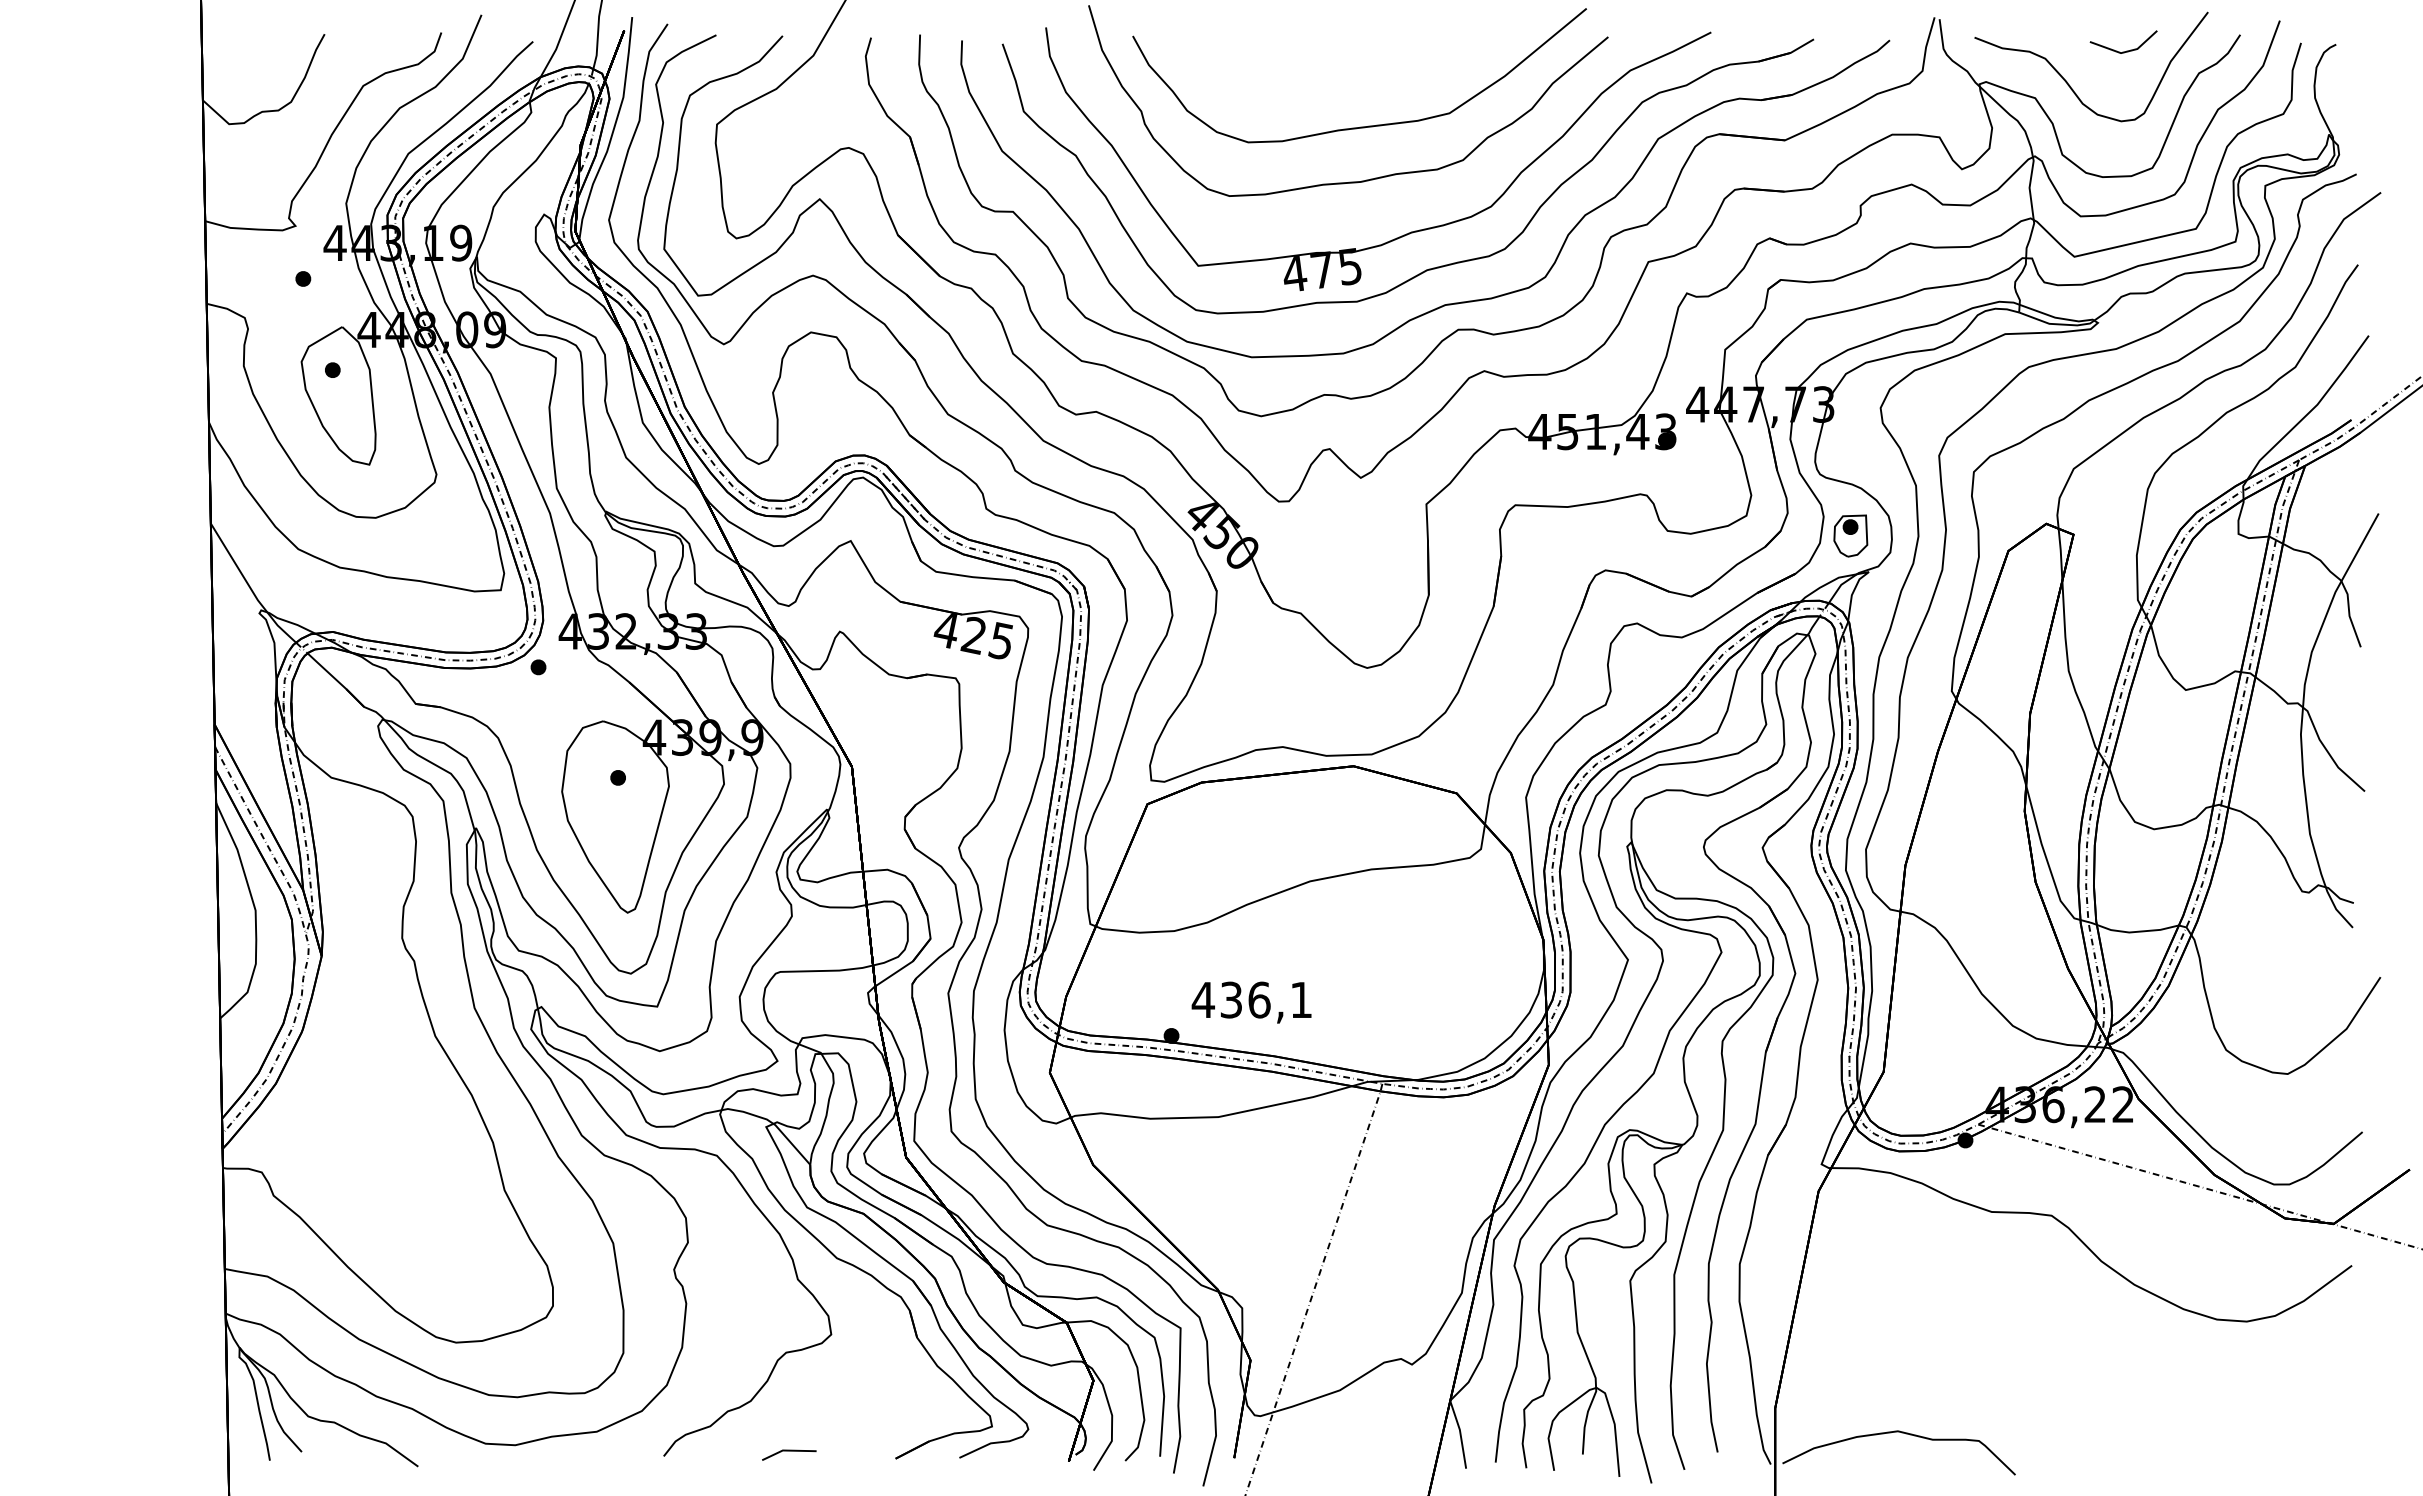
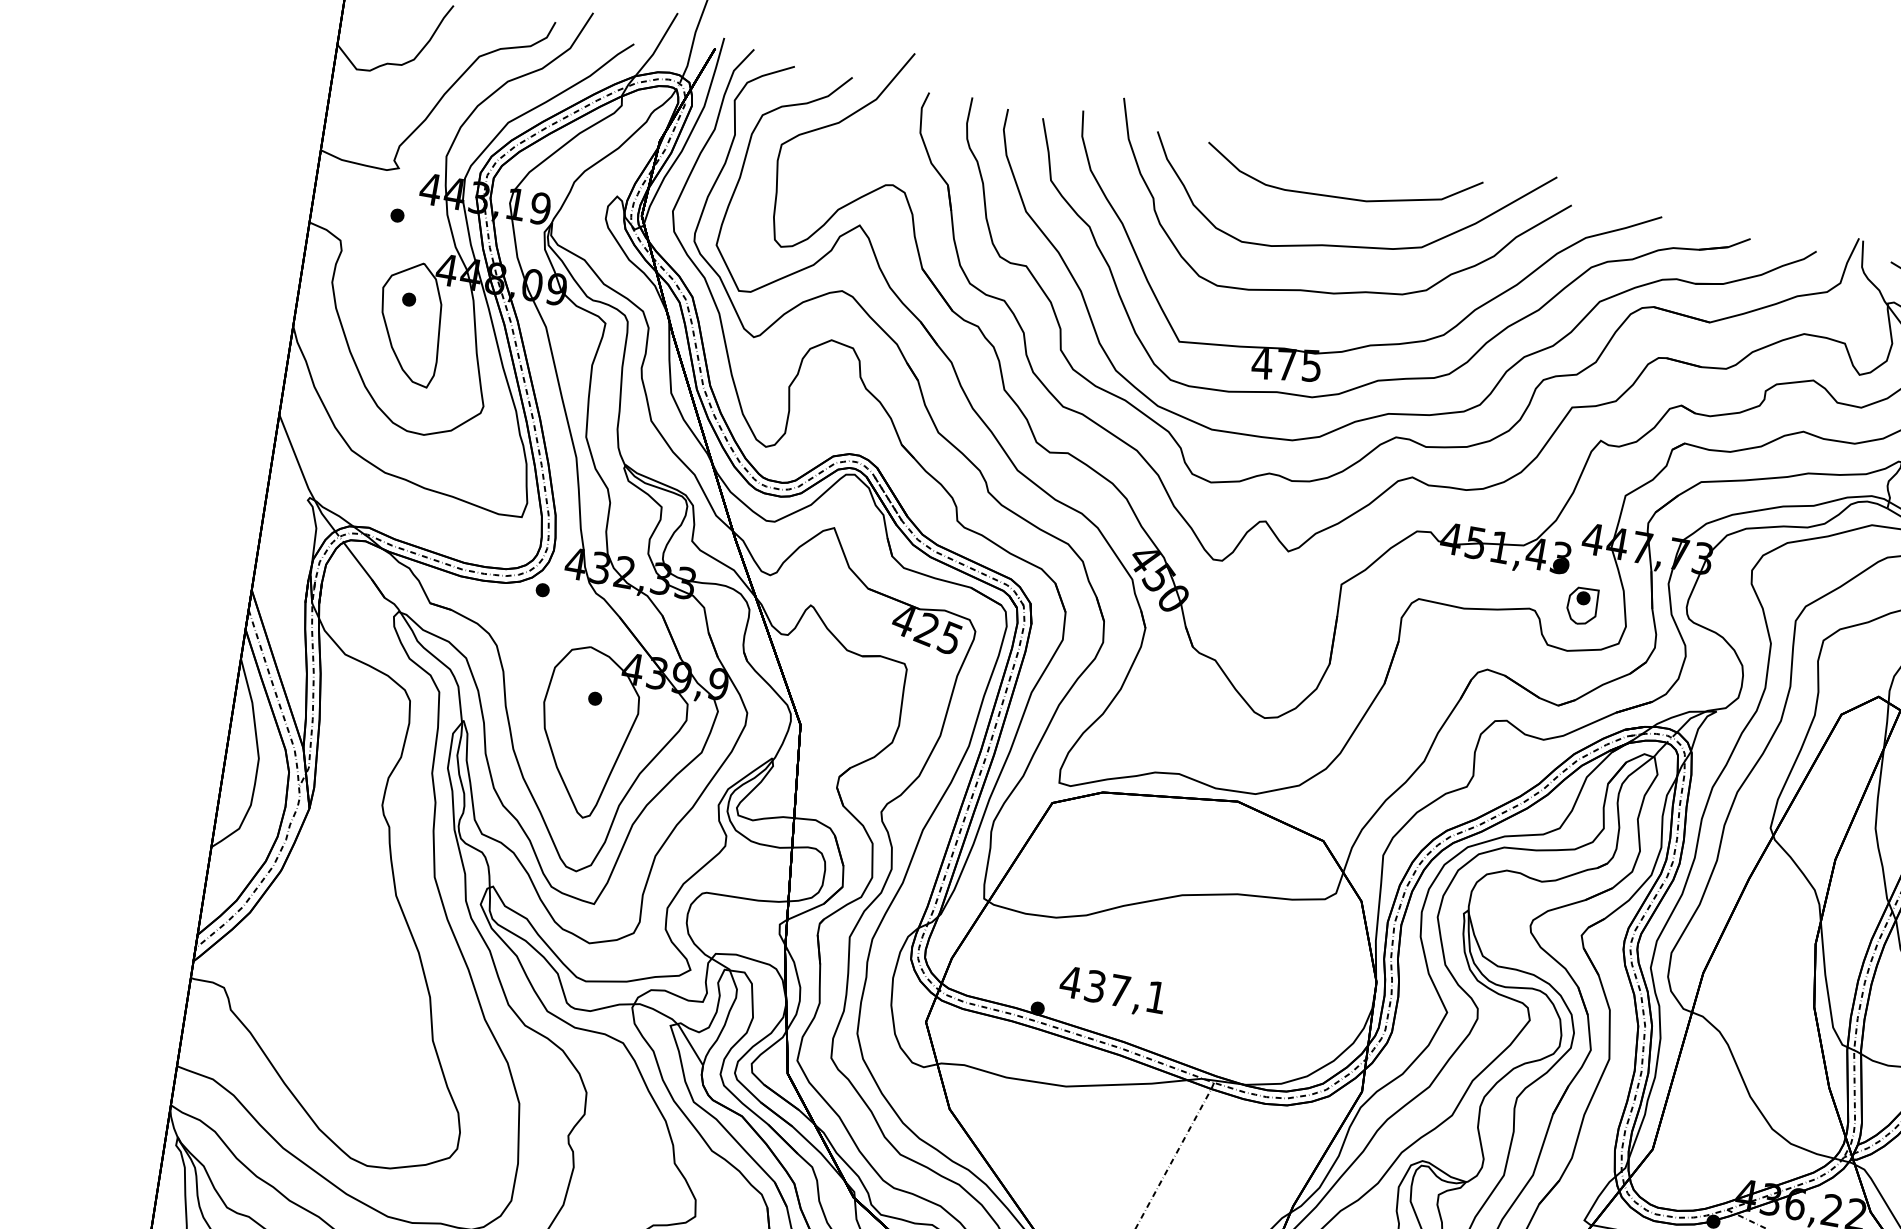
curve: (1352, 72) -> (1343, 196), added
part: (1850, 535) -> (1582, 605), moved
text: (1259, 999) -> (1119, 990), 436,1 -> 437,1

